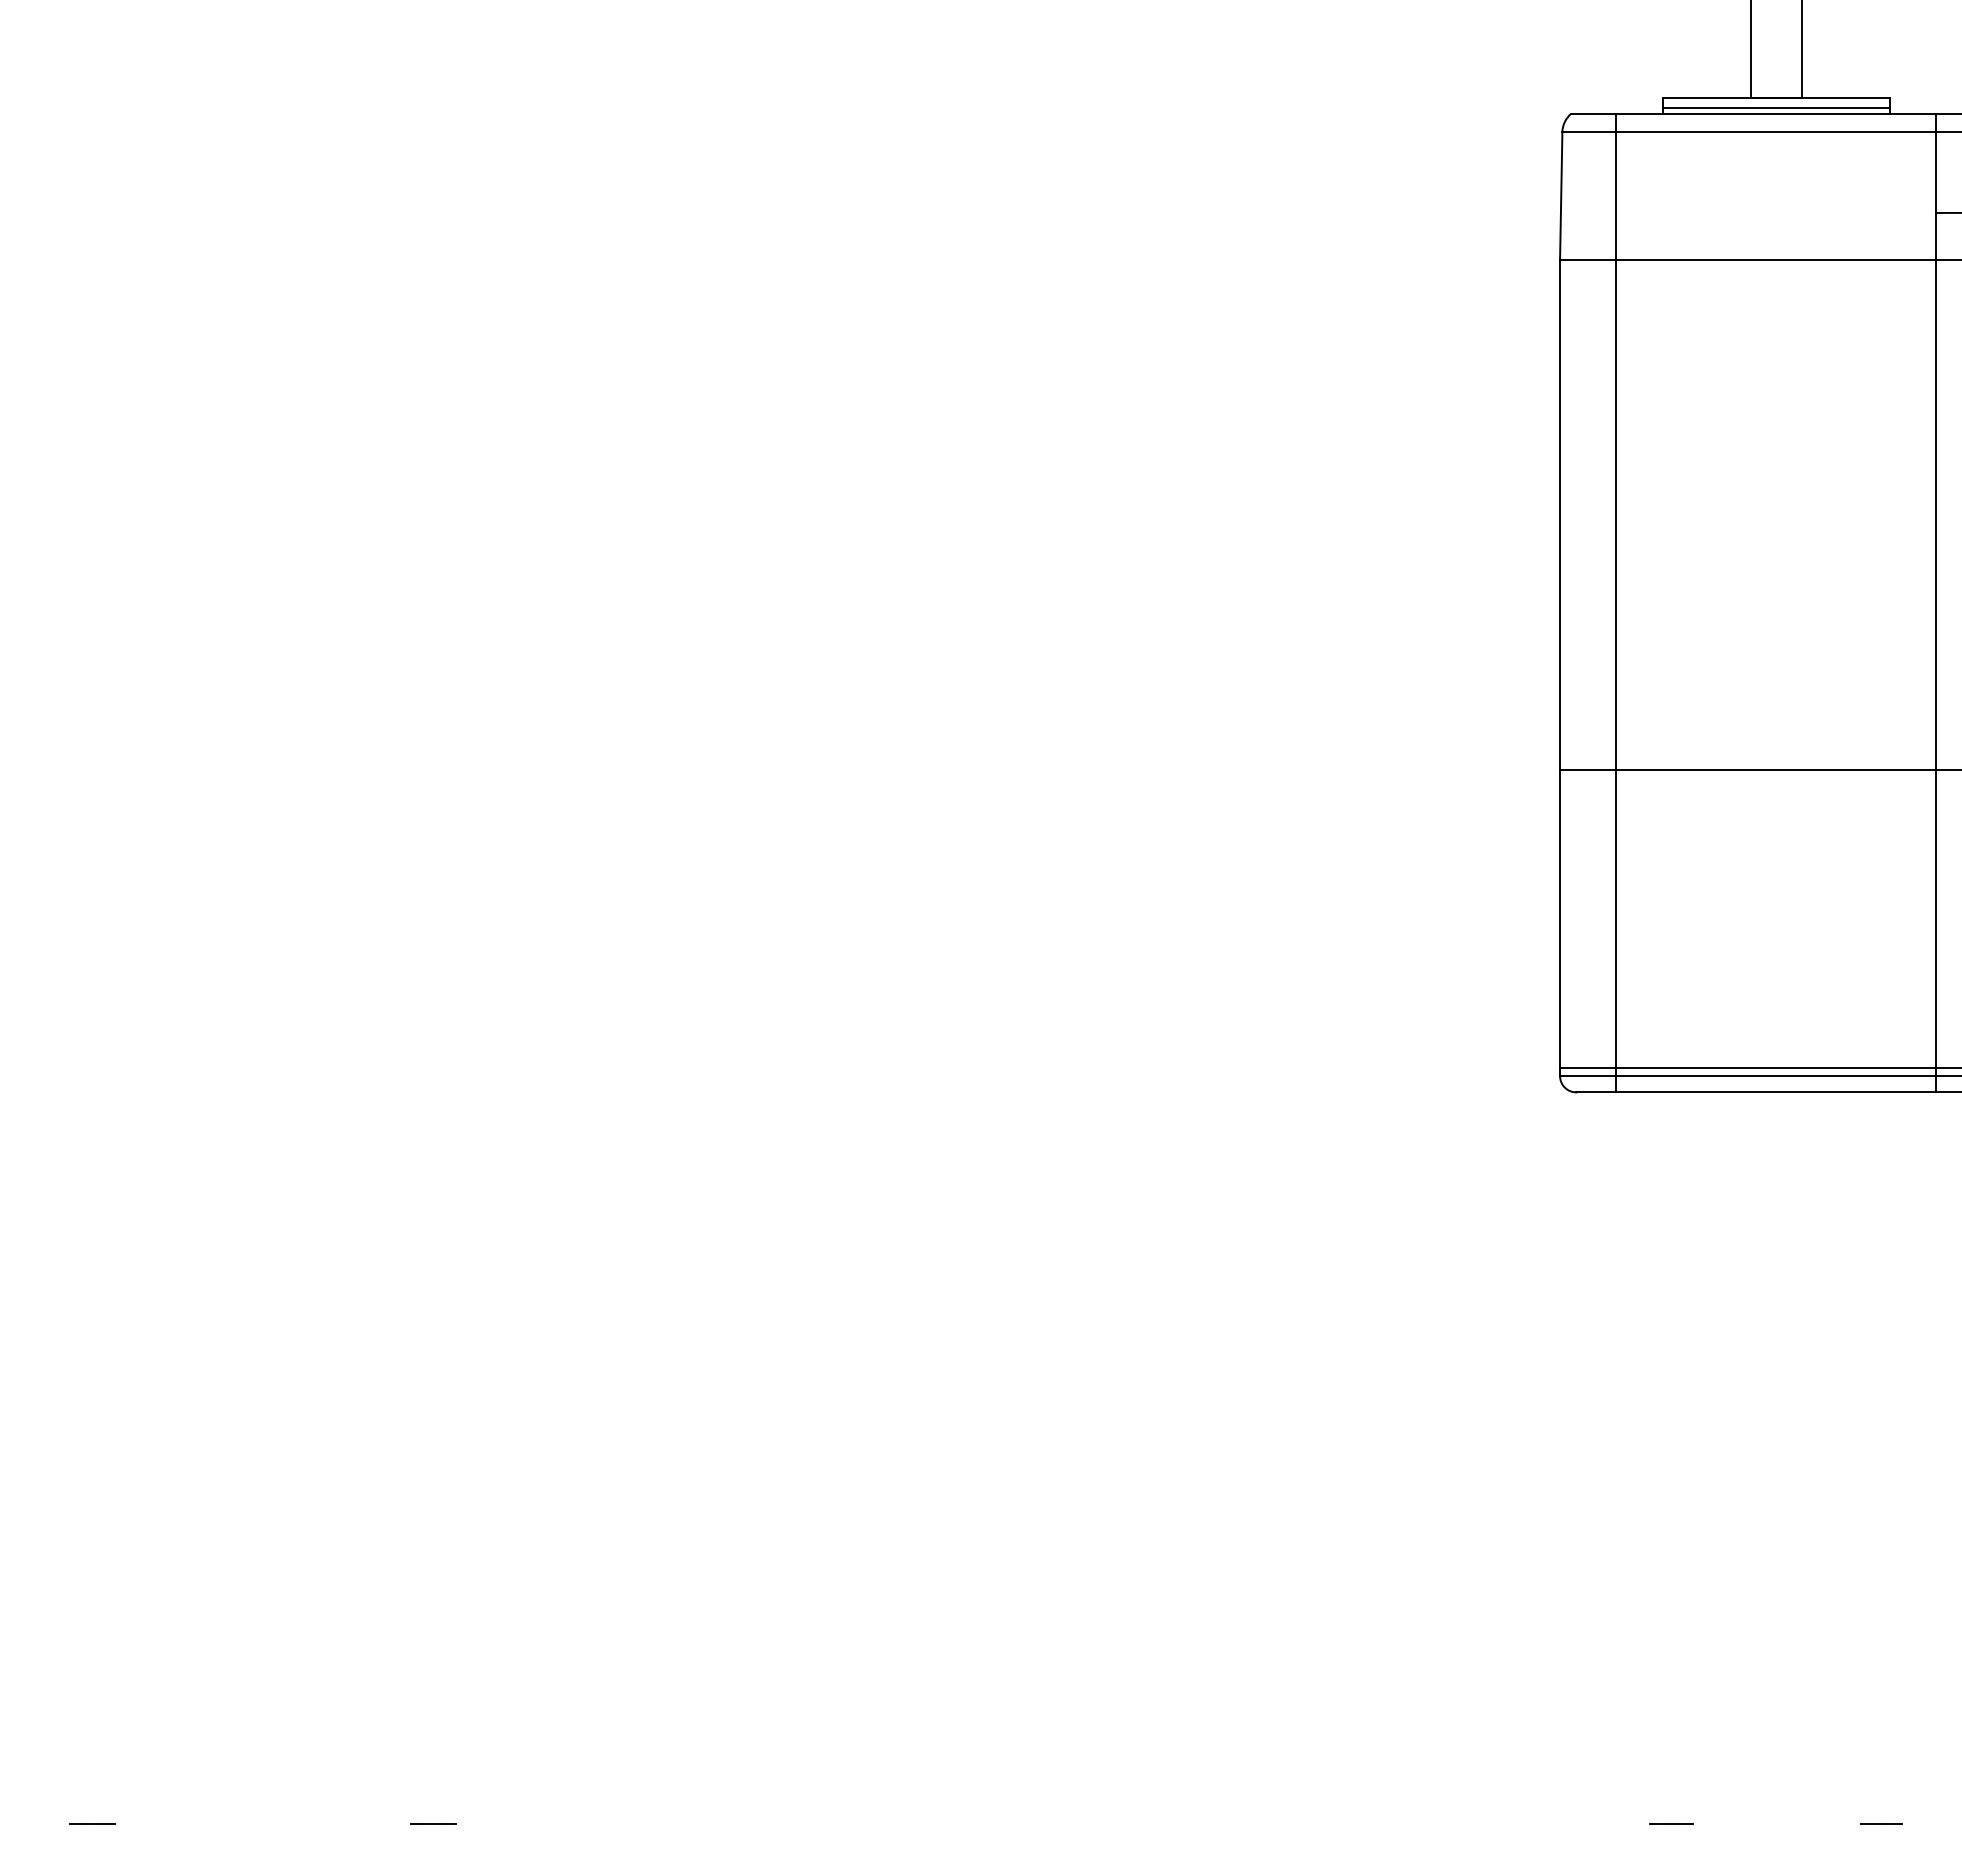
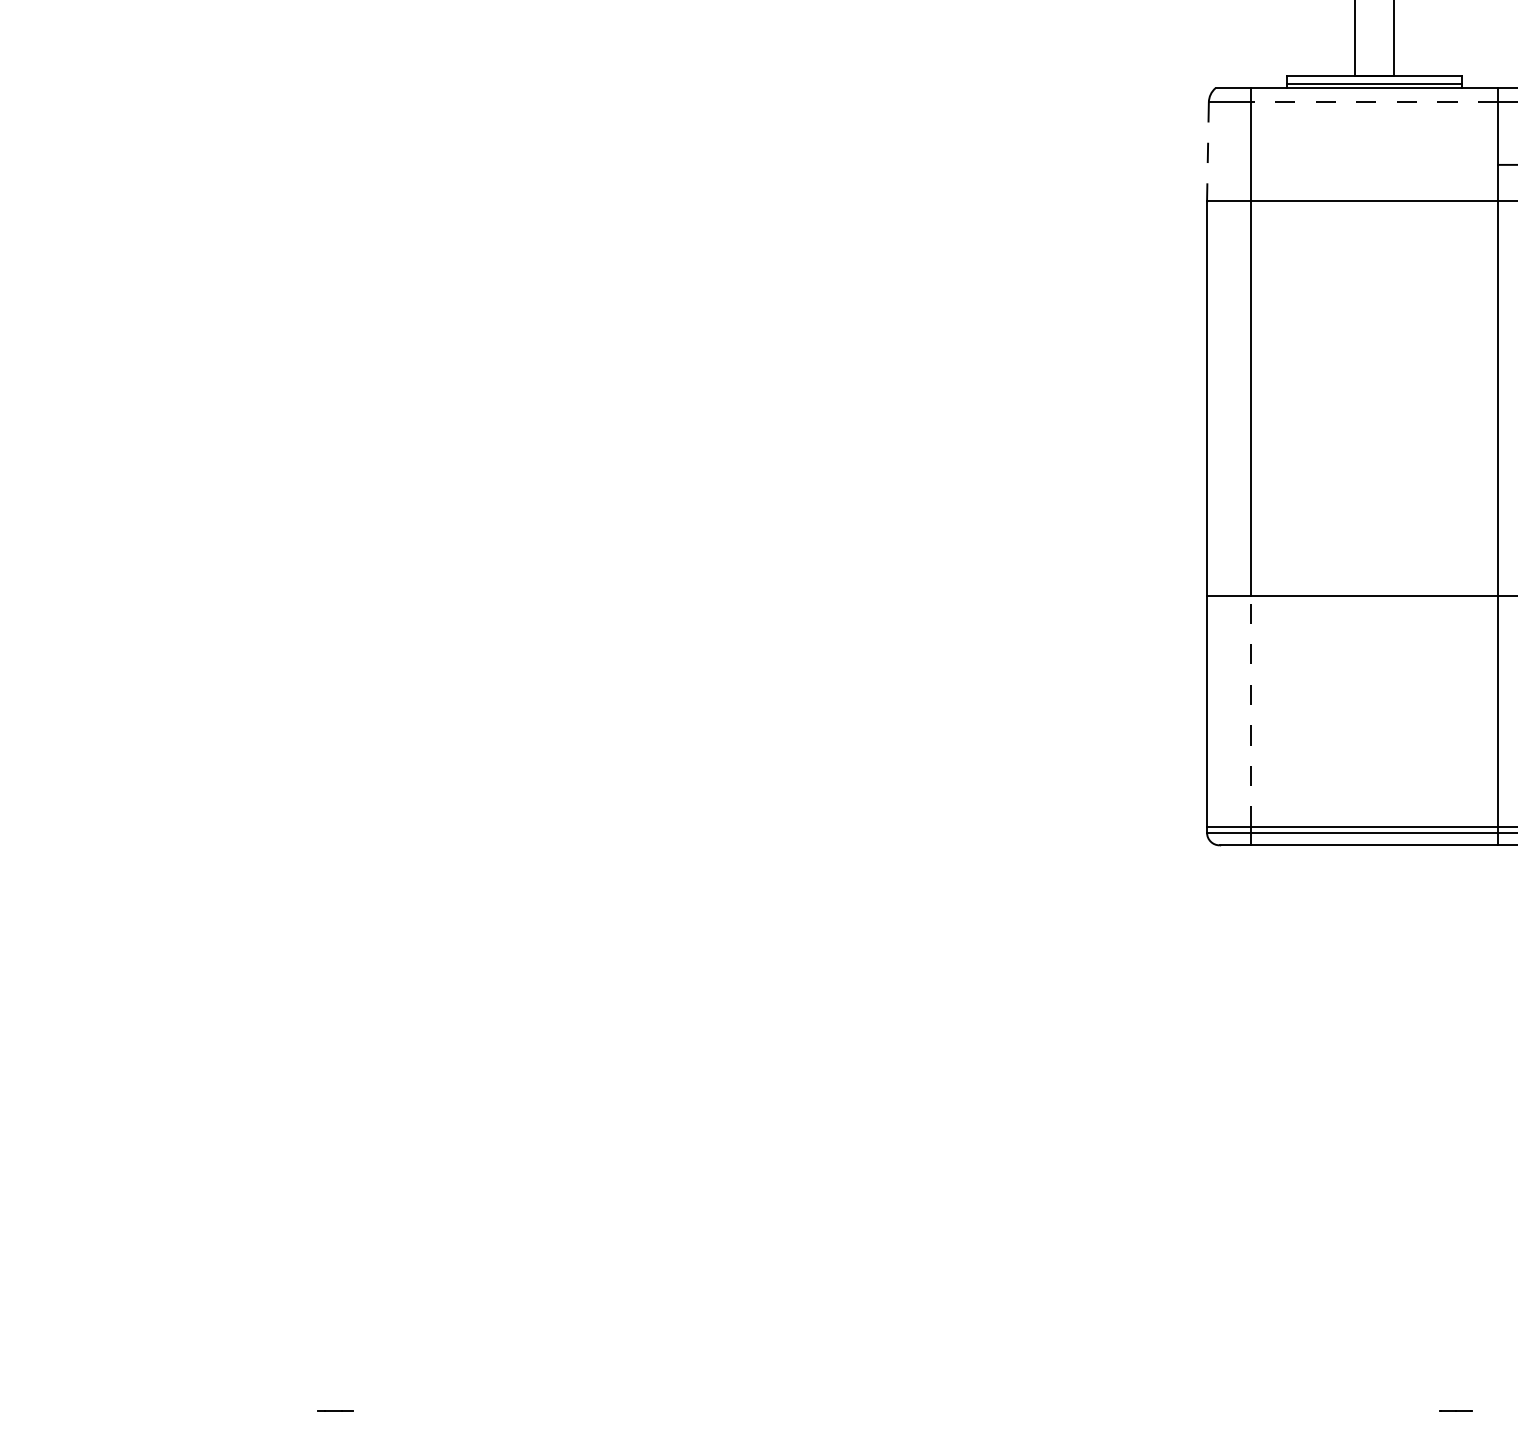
line: (1776, 132) -> (1374, 102), solid -> dashed
line: (1560, 196) -> (1207, 152), solid -> dashed
line: (1616, 918) -> (1250, 710), solid -> dashed
line: (92, 1822) -> (71, 1410), removed
line: (1671, 1822) -> (1293, 1410), removed

